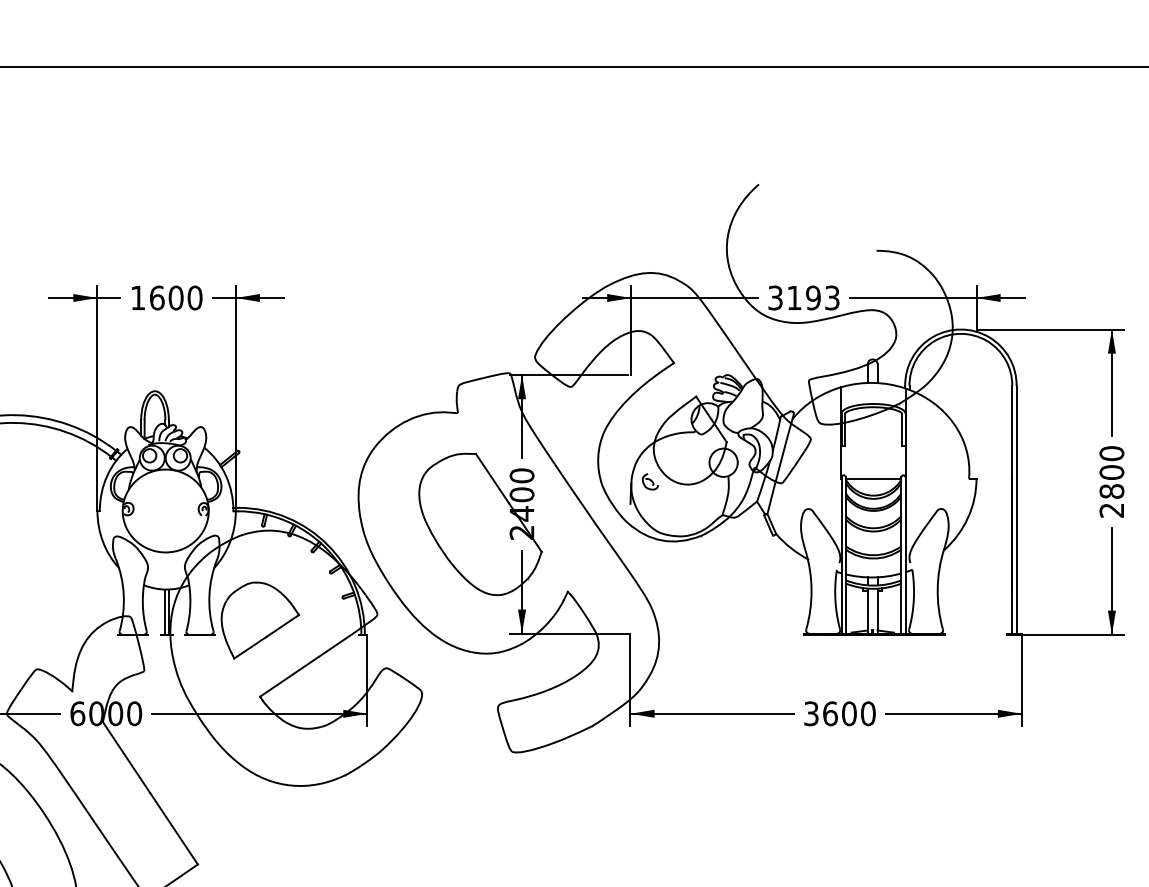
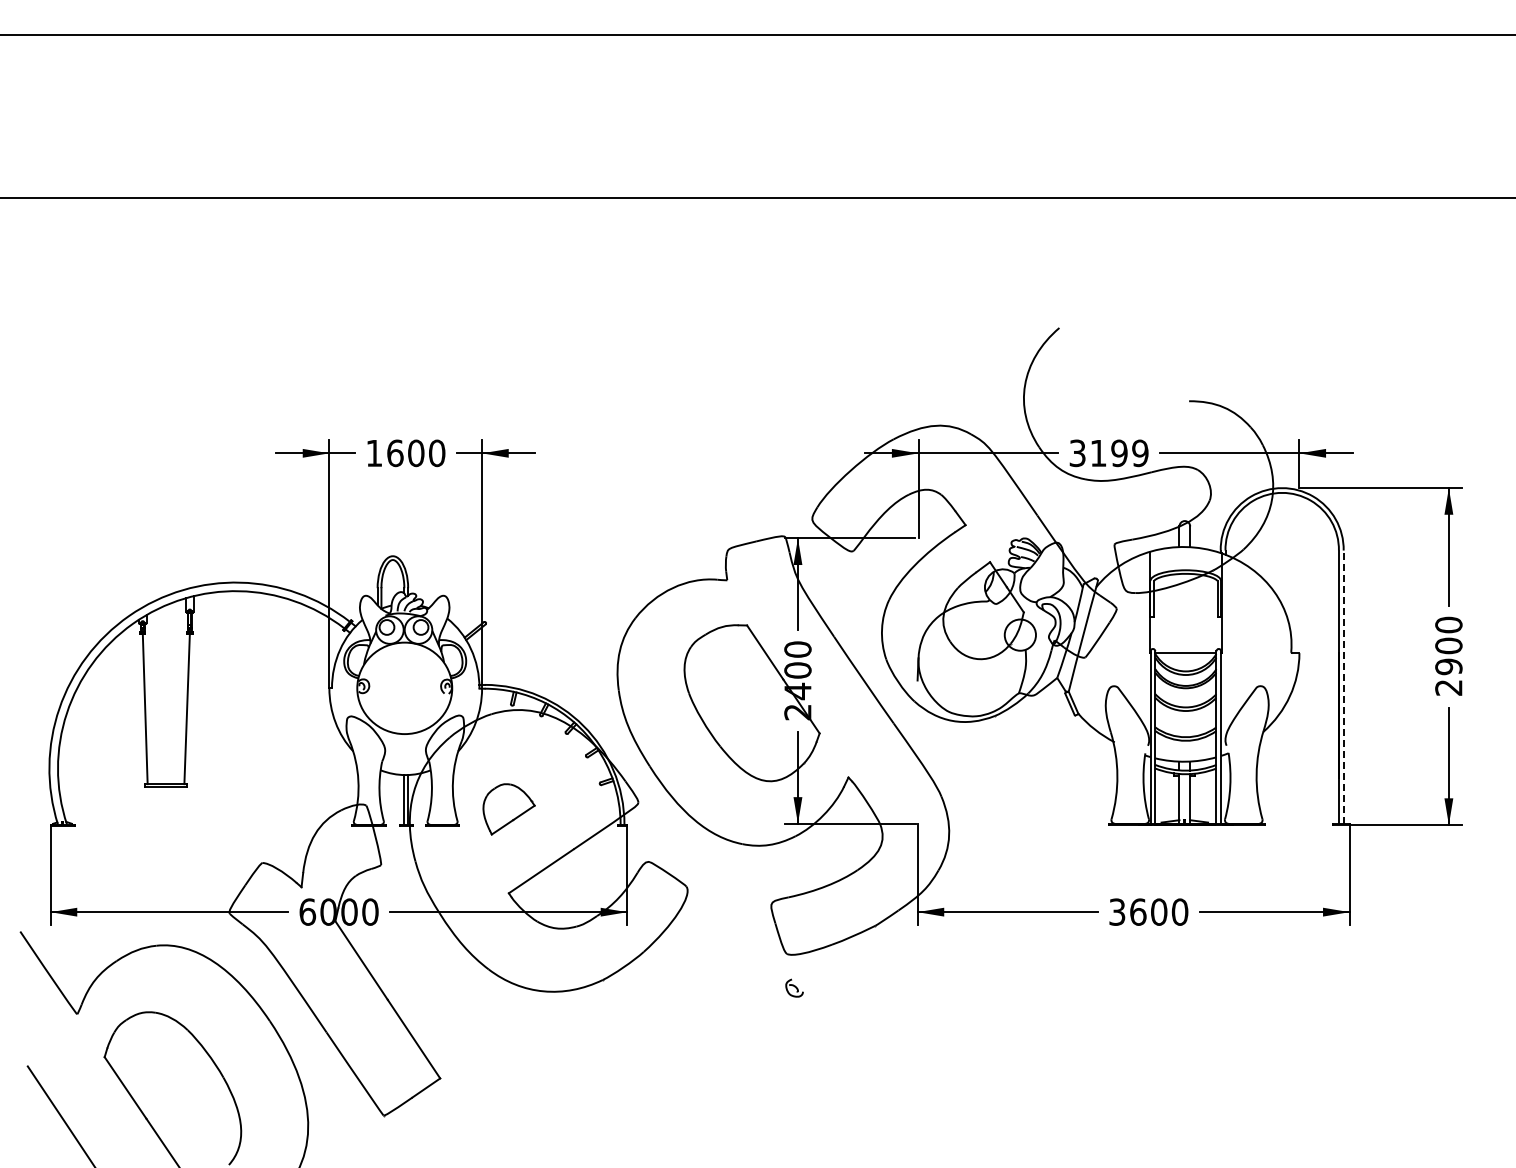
text: (832, 297) -> (1140, 452), 3193 -> 3199
part: (650, 481) -> (794, 987), moved
text: (1111, 491) -> (1448, 666), 2800 -> 2900
line: (1016, 510) -> (1343, 687), solid -> dashed
part: (259, 620) -> (508, 809), size x0.6

